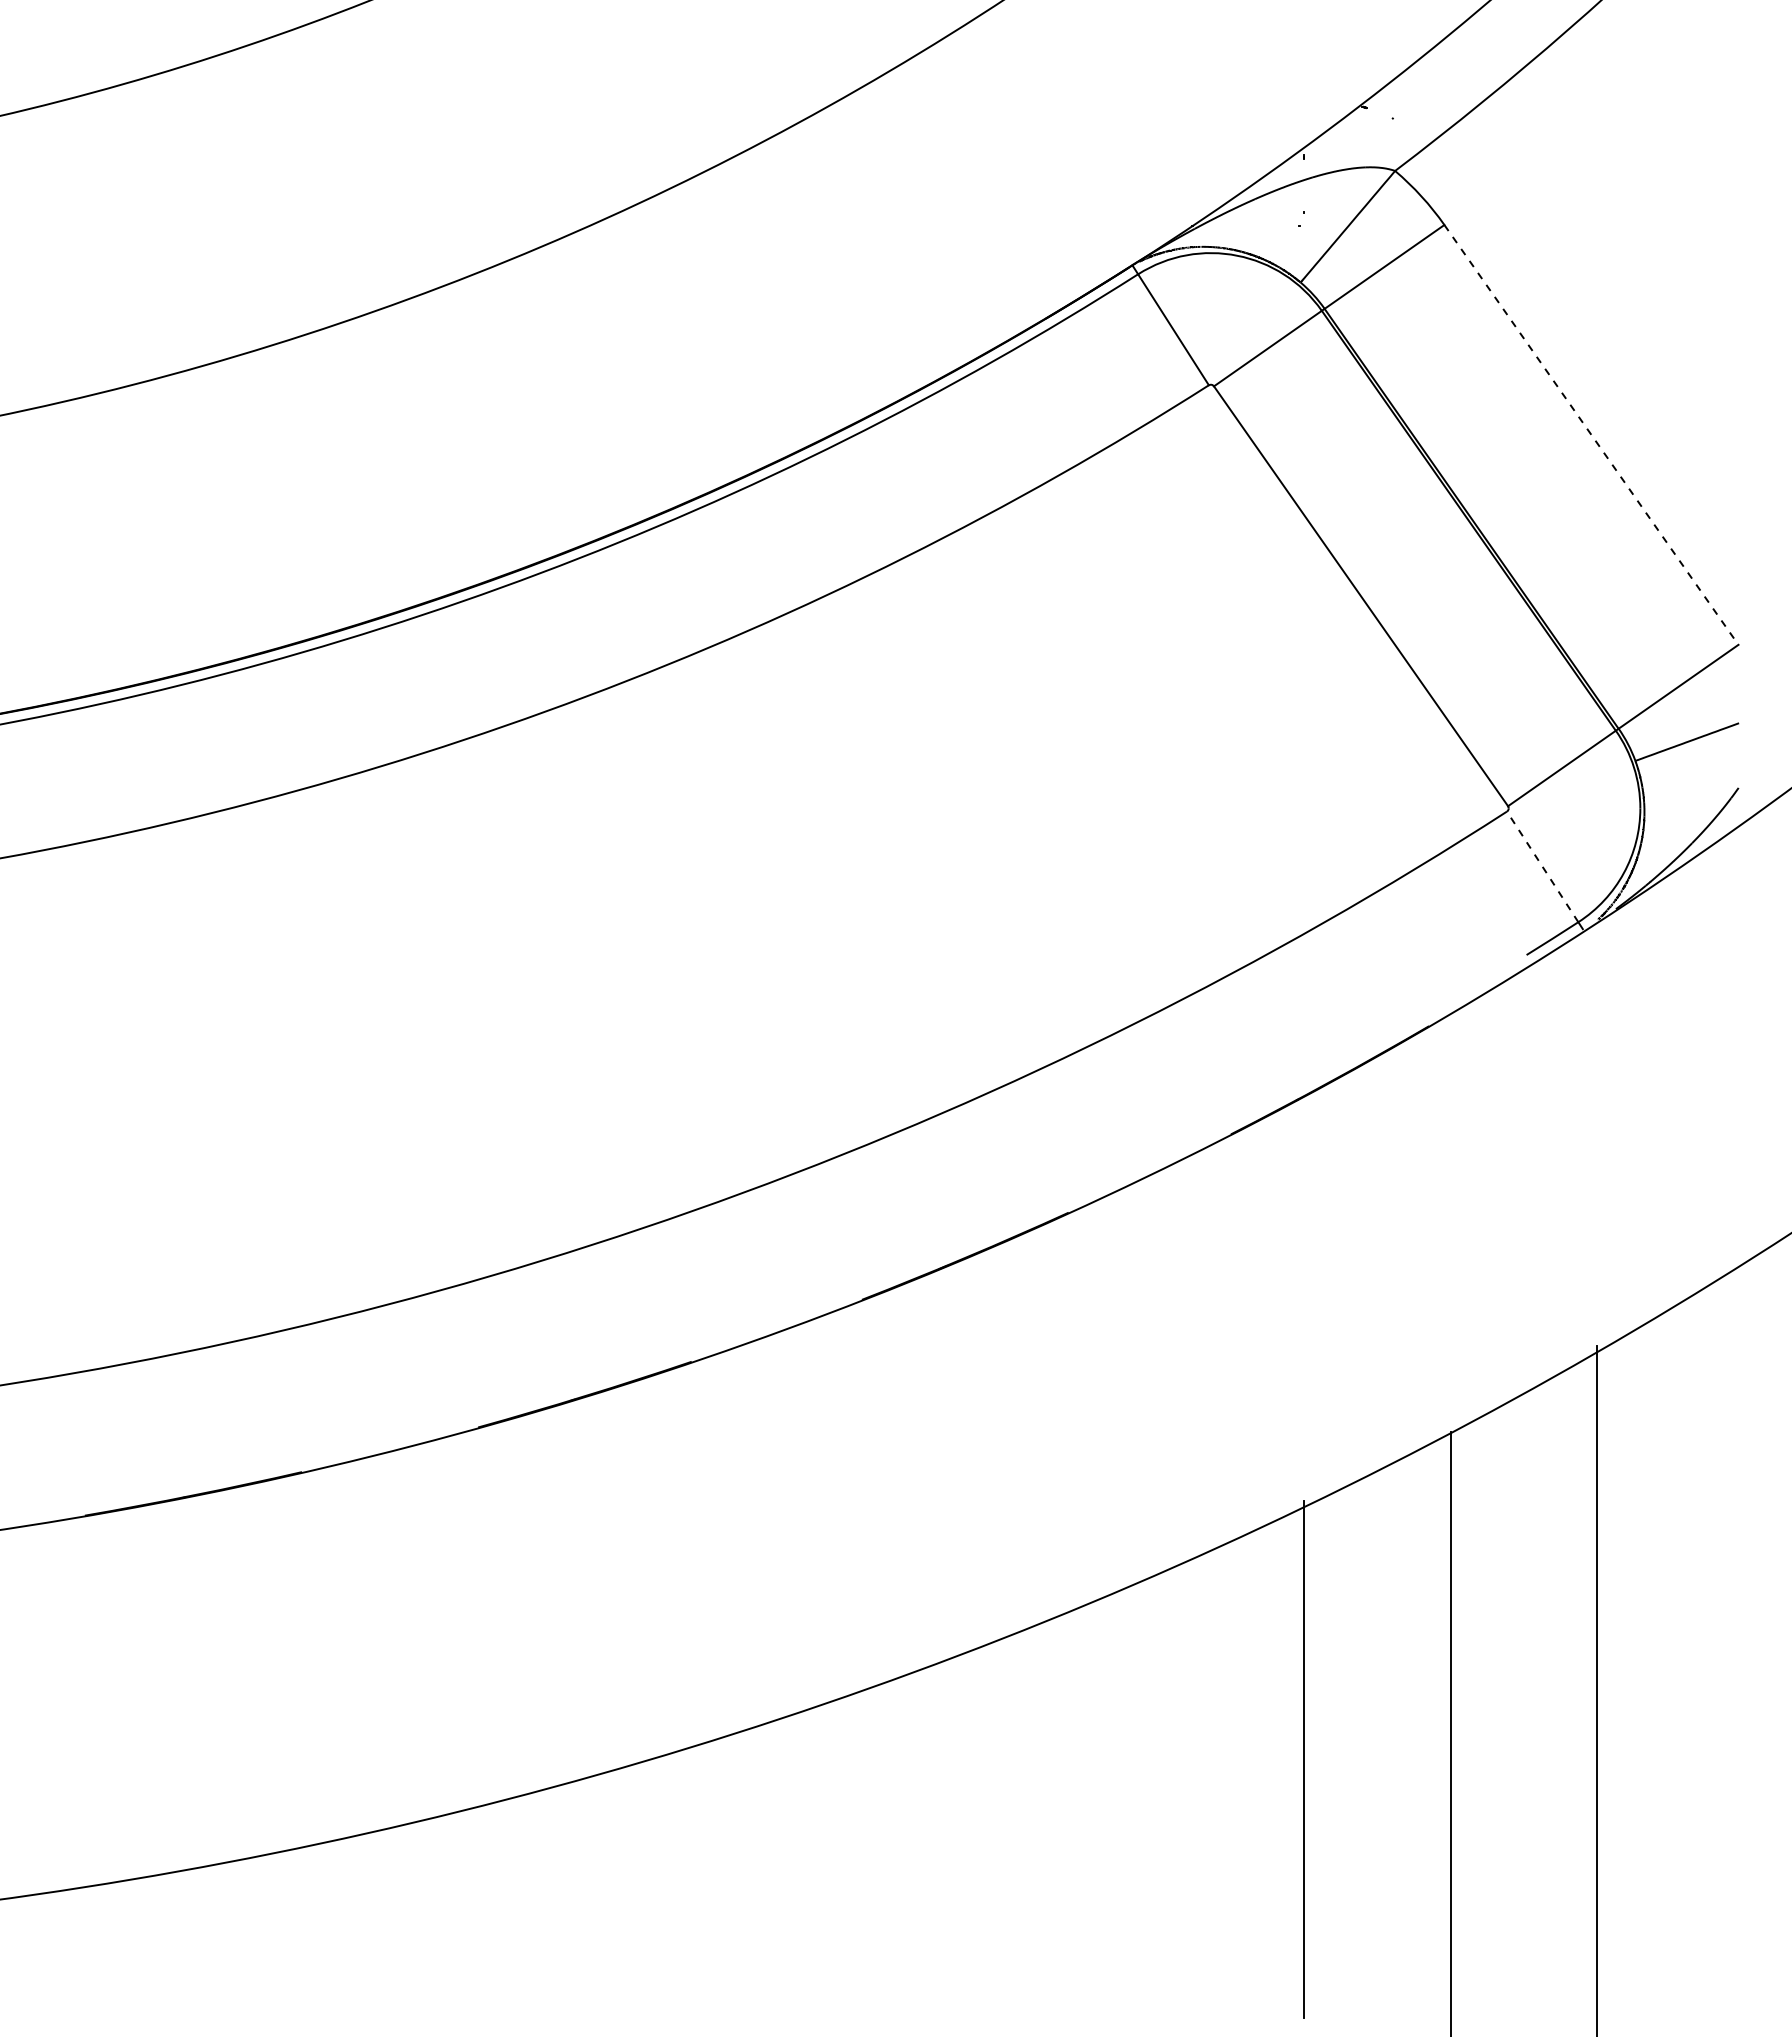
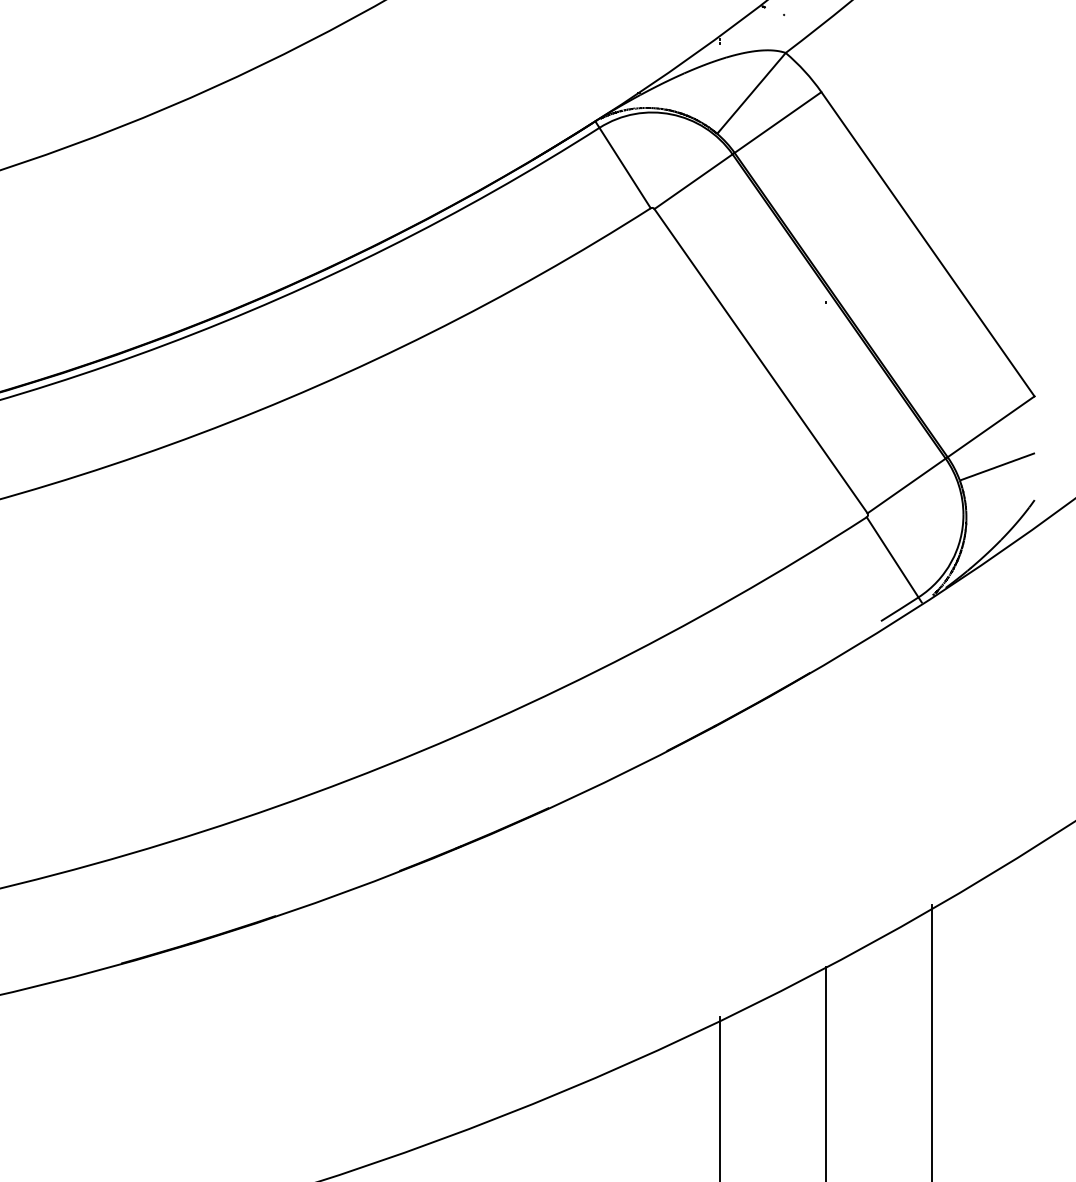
line: (1591, 435) -> (928, 244), dashed -> solid
line: (1542, 866) -> (892, 557), dashed -> solid

